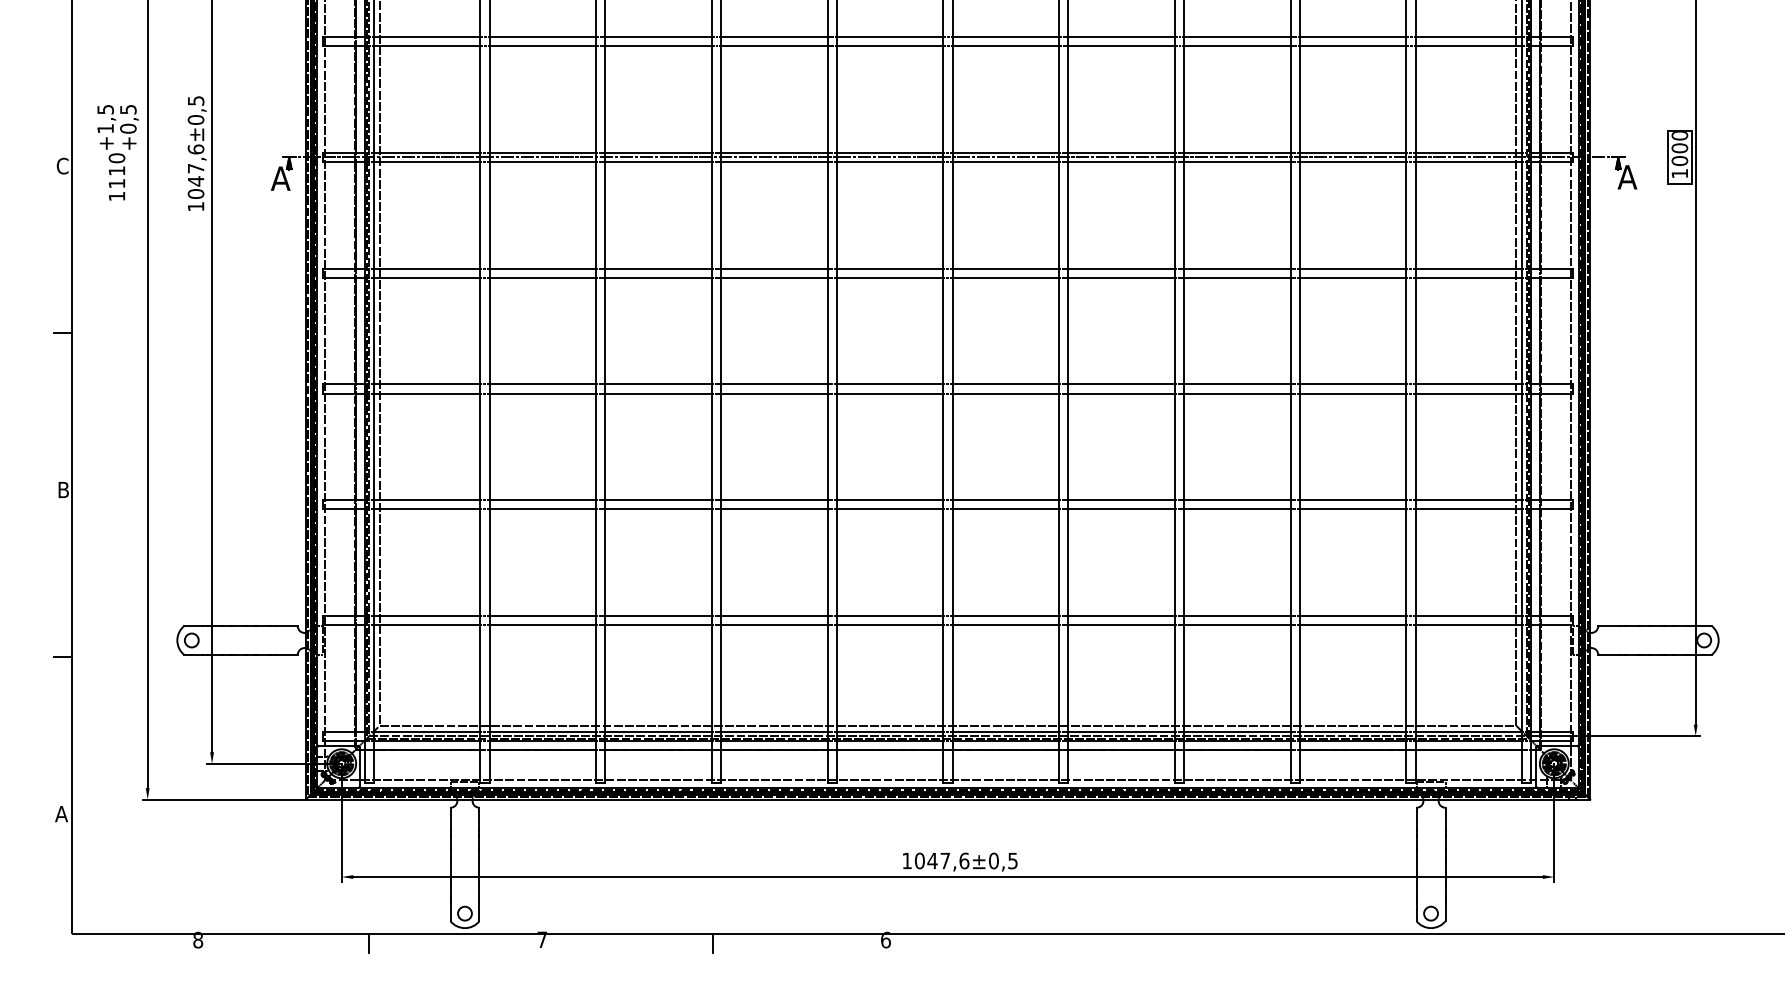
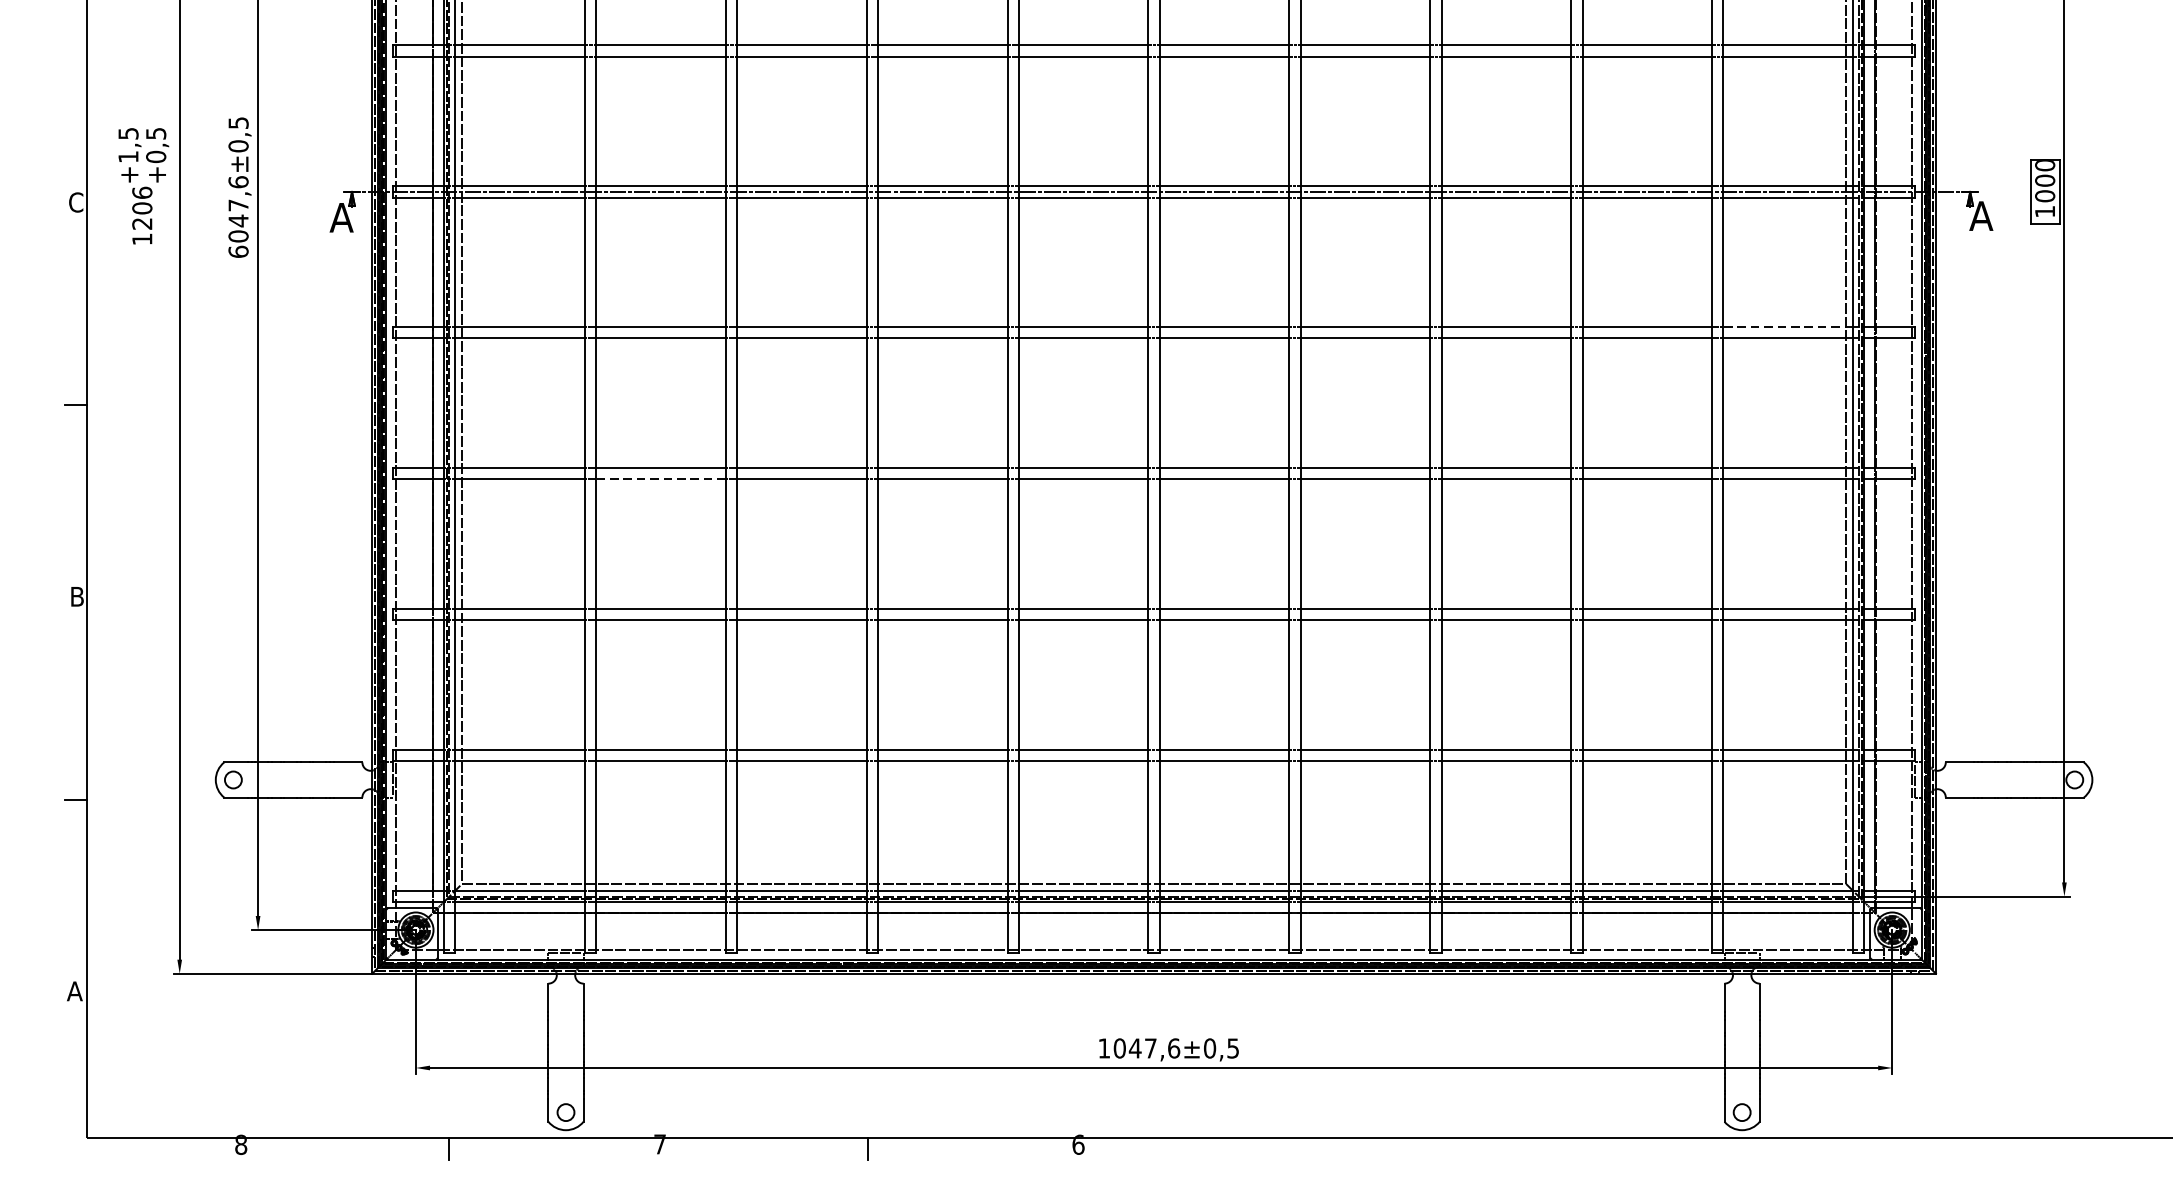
text: (116, 170) -> (141, 207), 1110 -> 1206
text: (195, 206) -> (237, 251), 1047,6 -> 6047,6
line: (1468, 268) -> (1787, 327), solid -> dashed
line: (542, 393) -> (660, 479), solid -> dashed

